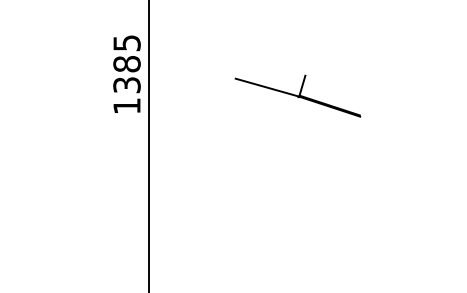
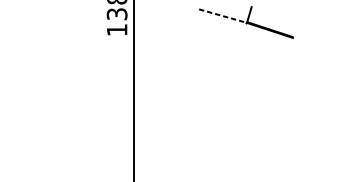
line: (267, 87) -> (223, 15), solid -> dashed

